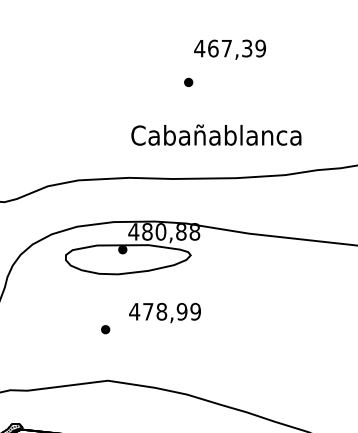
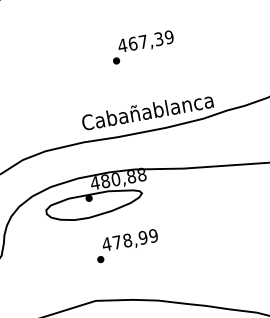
text: (229, 49) -> (145, 42), moved
text: (216, 134) -> (147, 110), moved
part: (105, 329) -> (100, 259), moved

